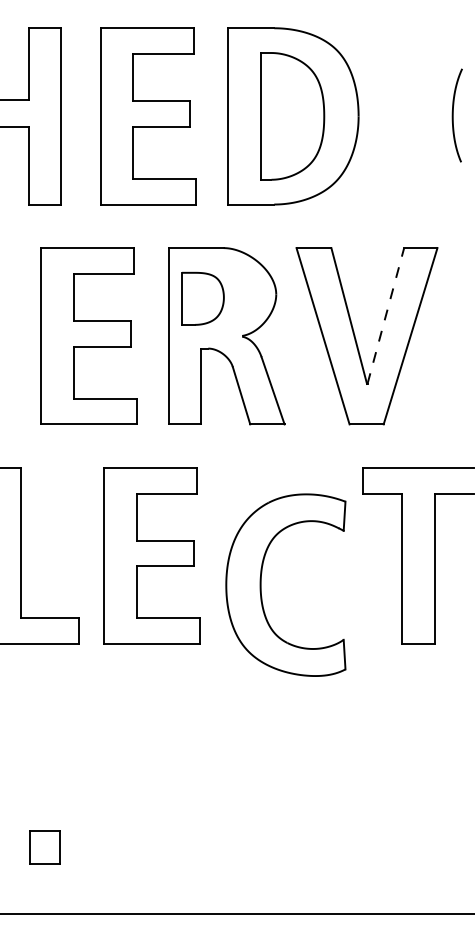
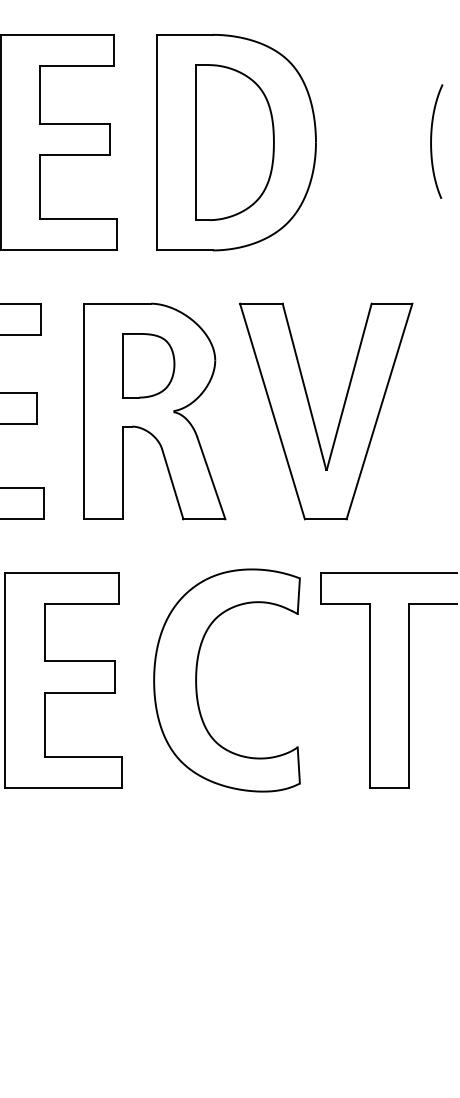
part: (202, 298) -> (148, 365), moved
line: (385, 315) -> (348, 386), dashed -> solid
part: (261, 584) -> (197, 679), moved

